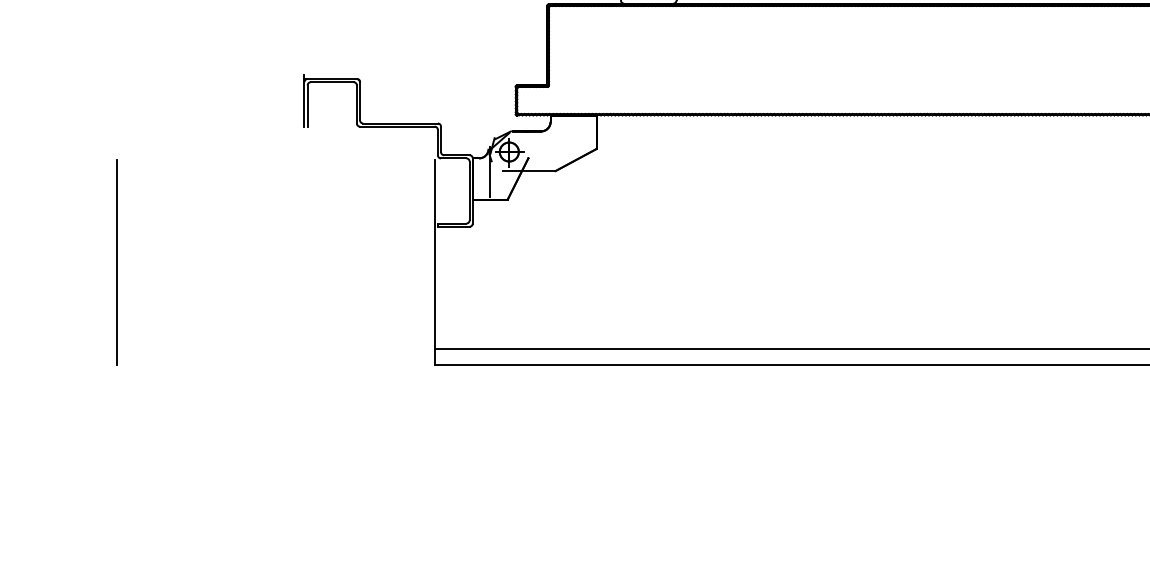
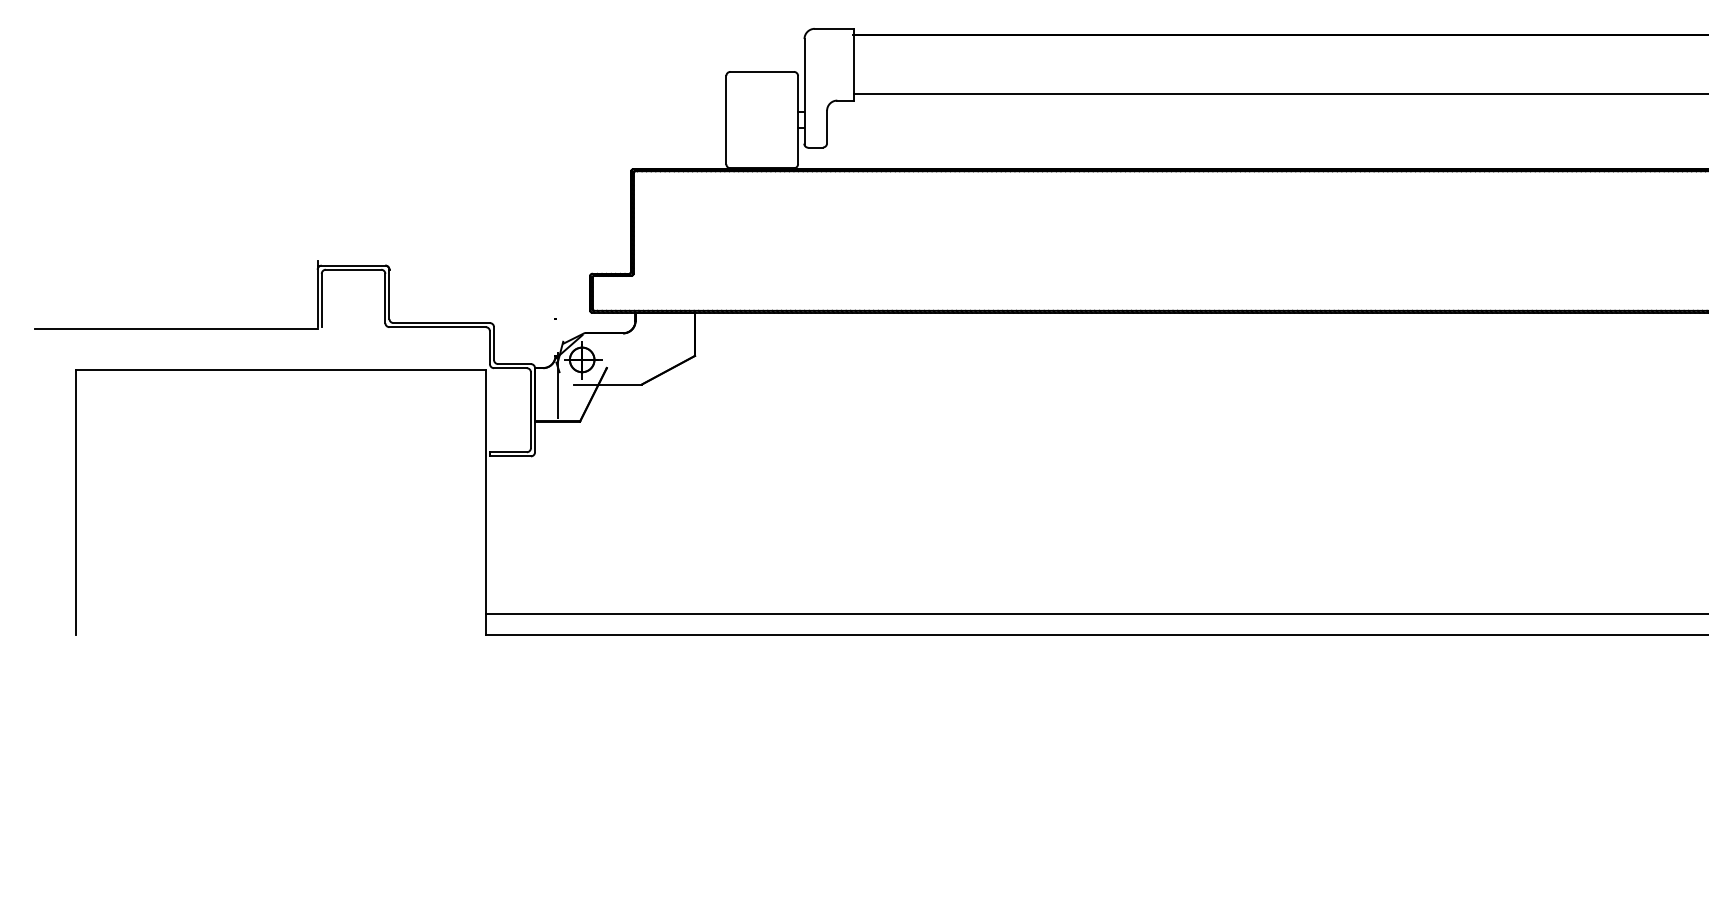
line: (195, 128) -> (176, 329), added
line: (275, 160) -> (280, 370), added

